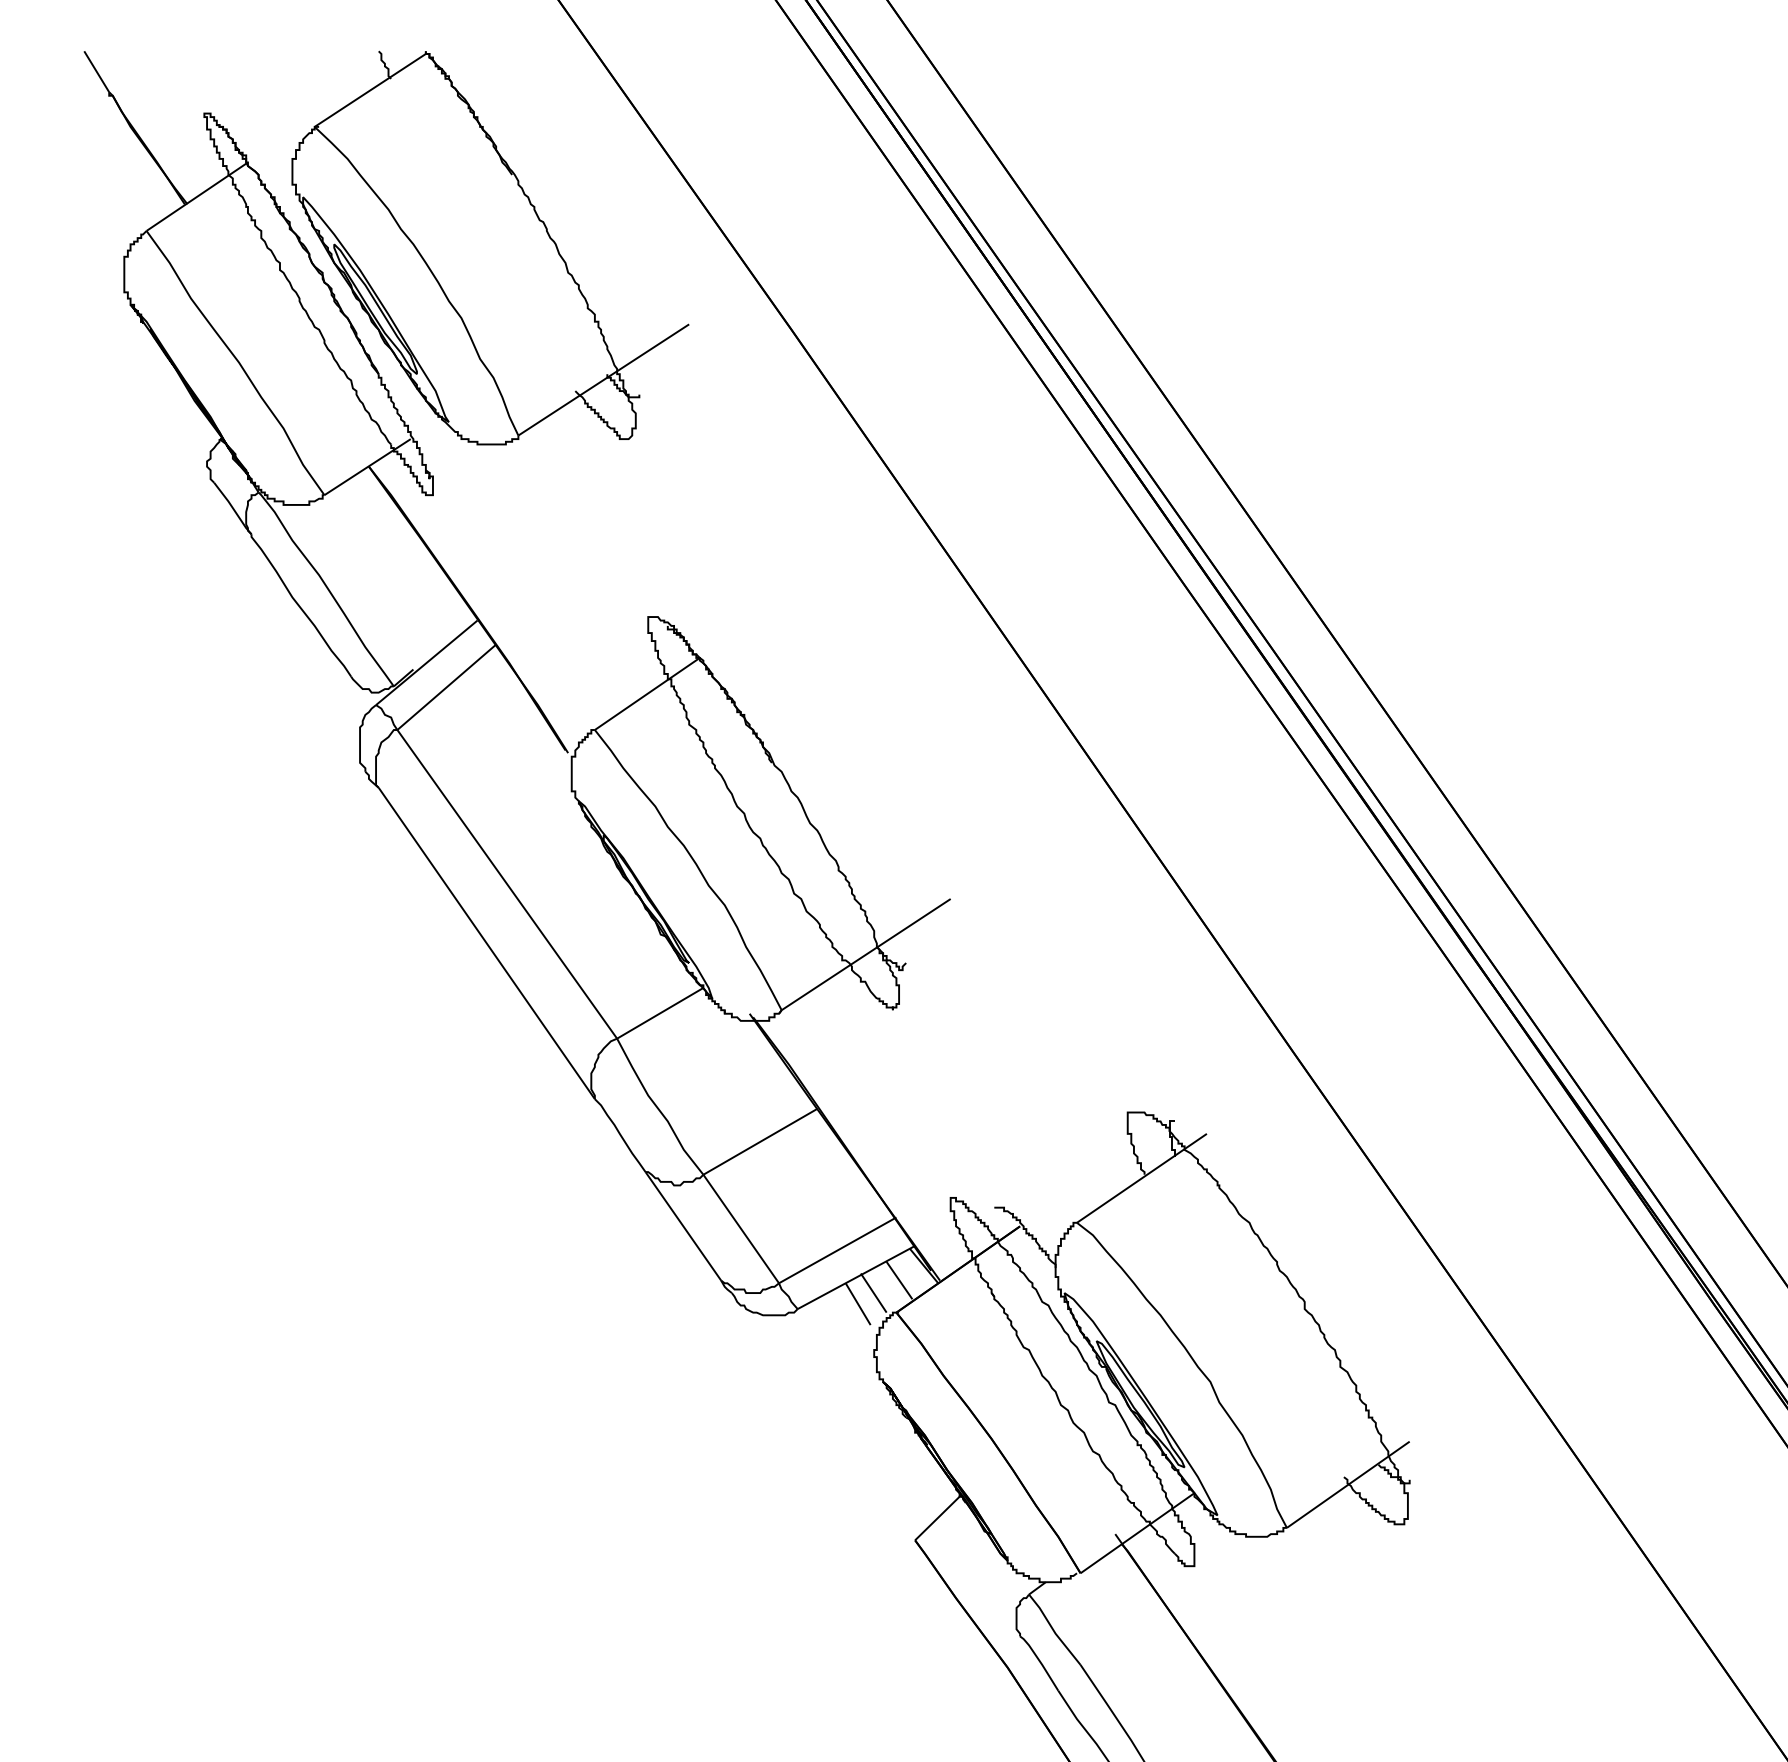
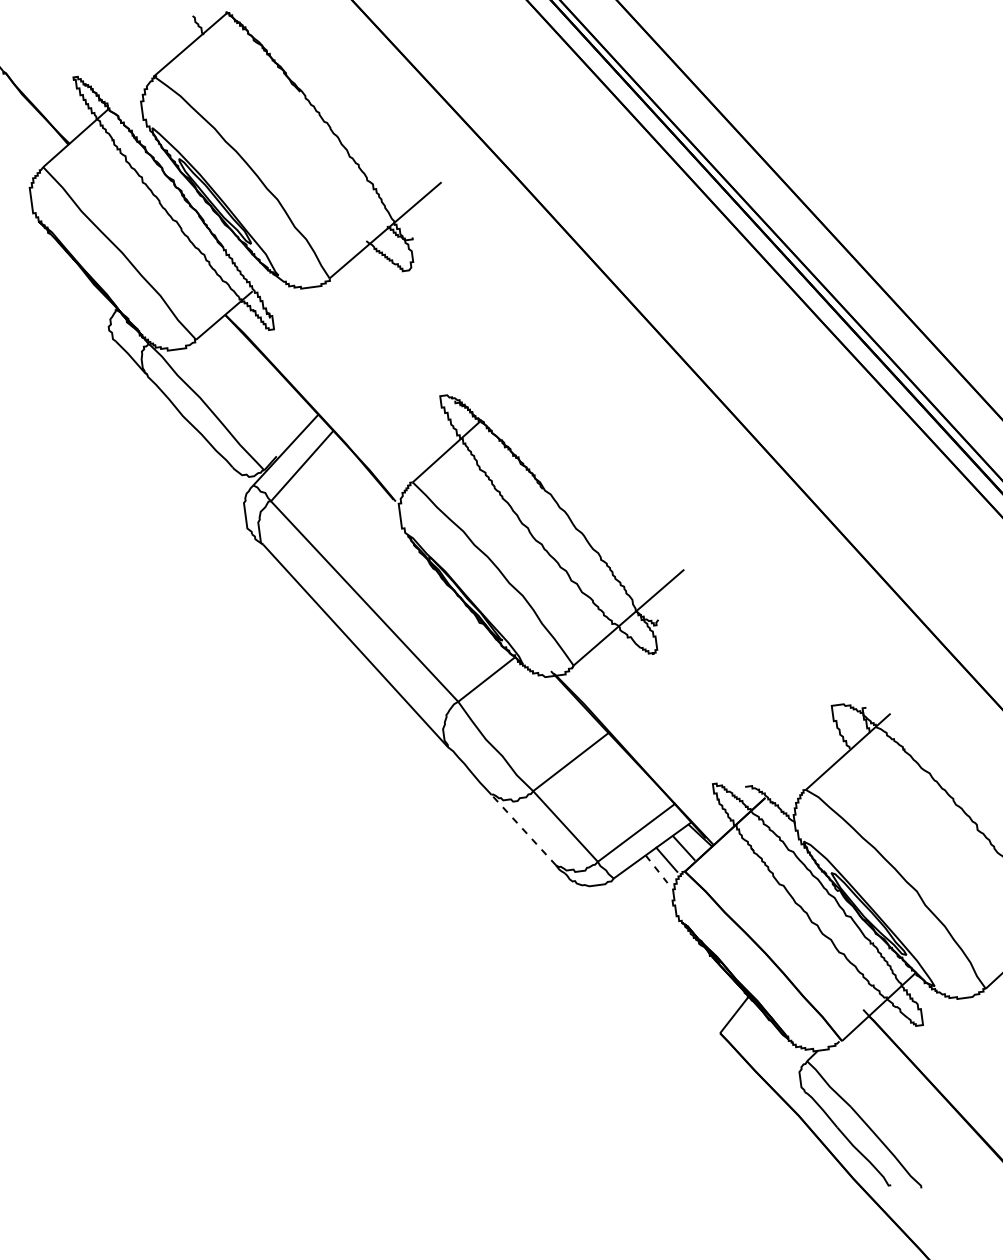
line: (683, 1225) -> (523, 829), solid -> dashed
line: (858, 1304) -> (656, 869), solid -> dashed

